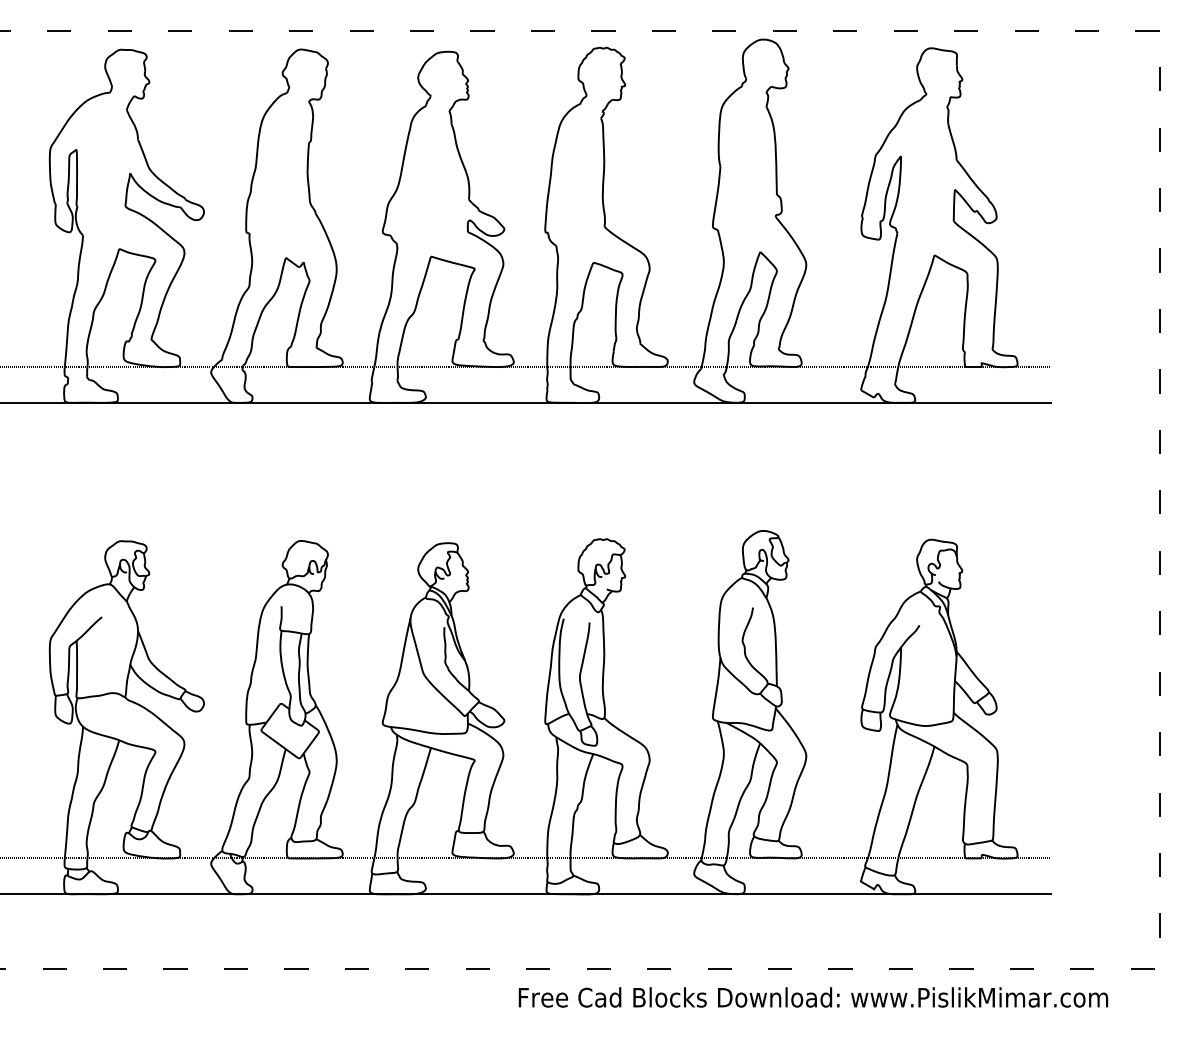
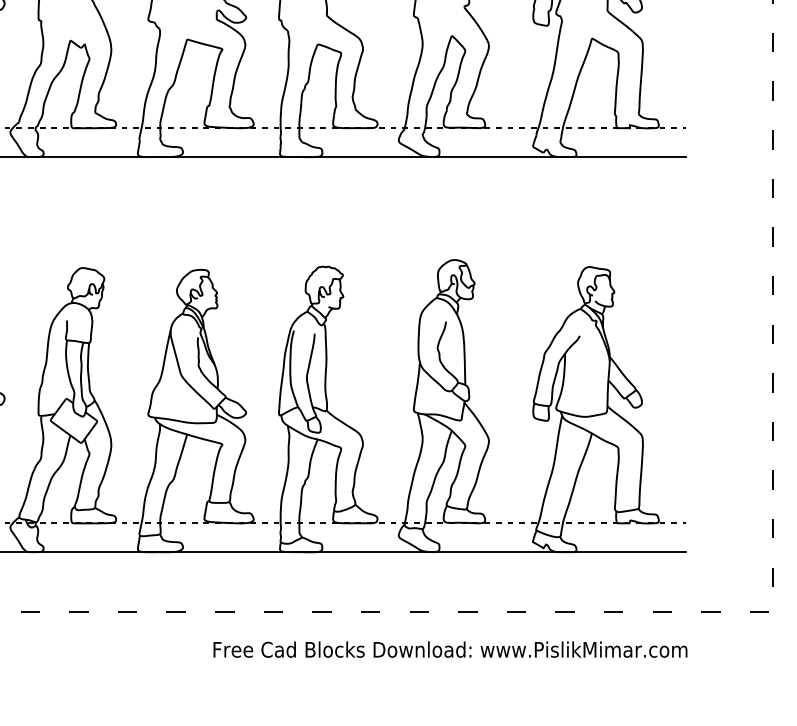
text: (813, 997) -> (450, 649), moved

